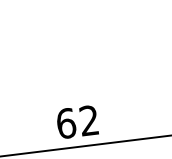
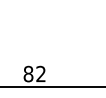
text: (66, 122) -> (28, 73), 62 -> 82

